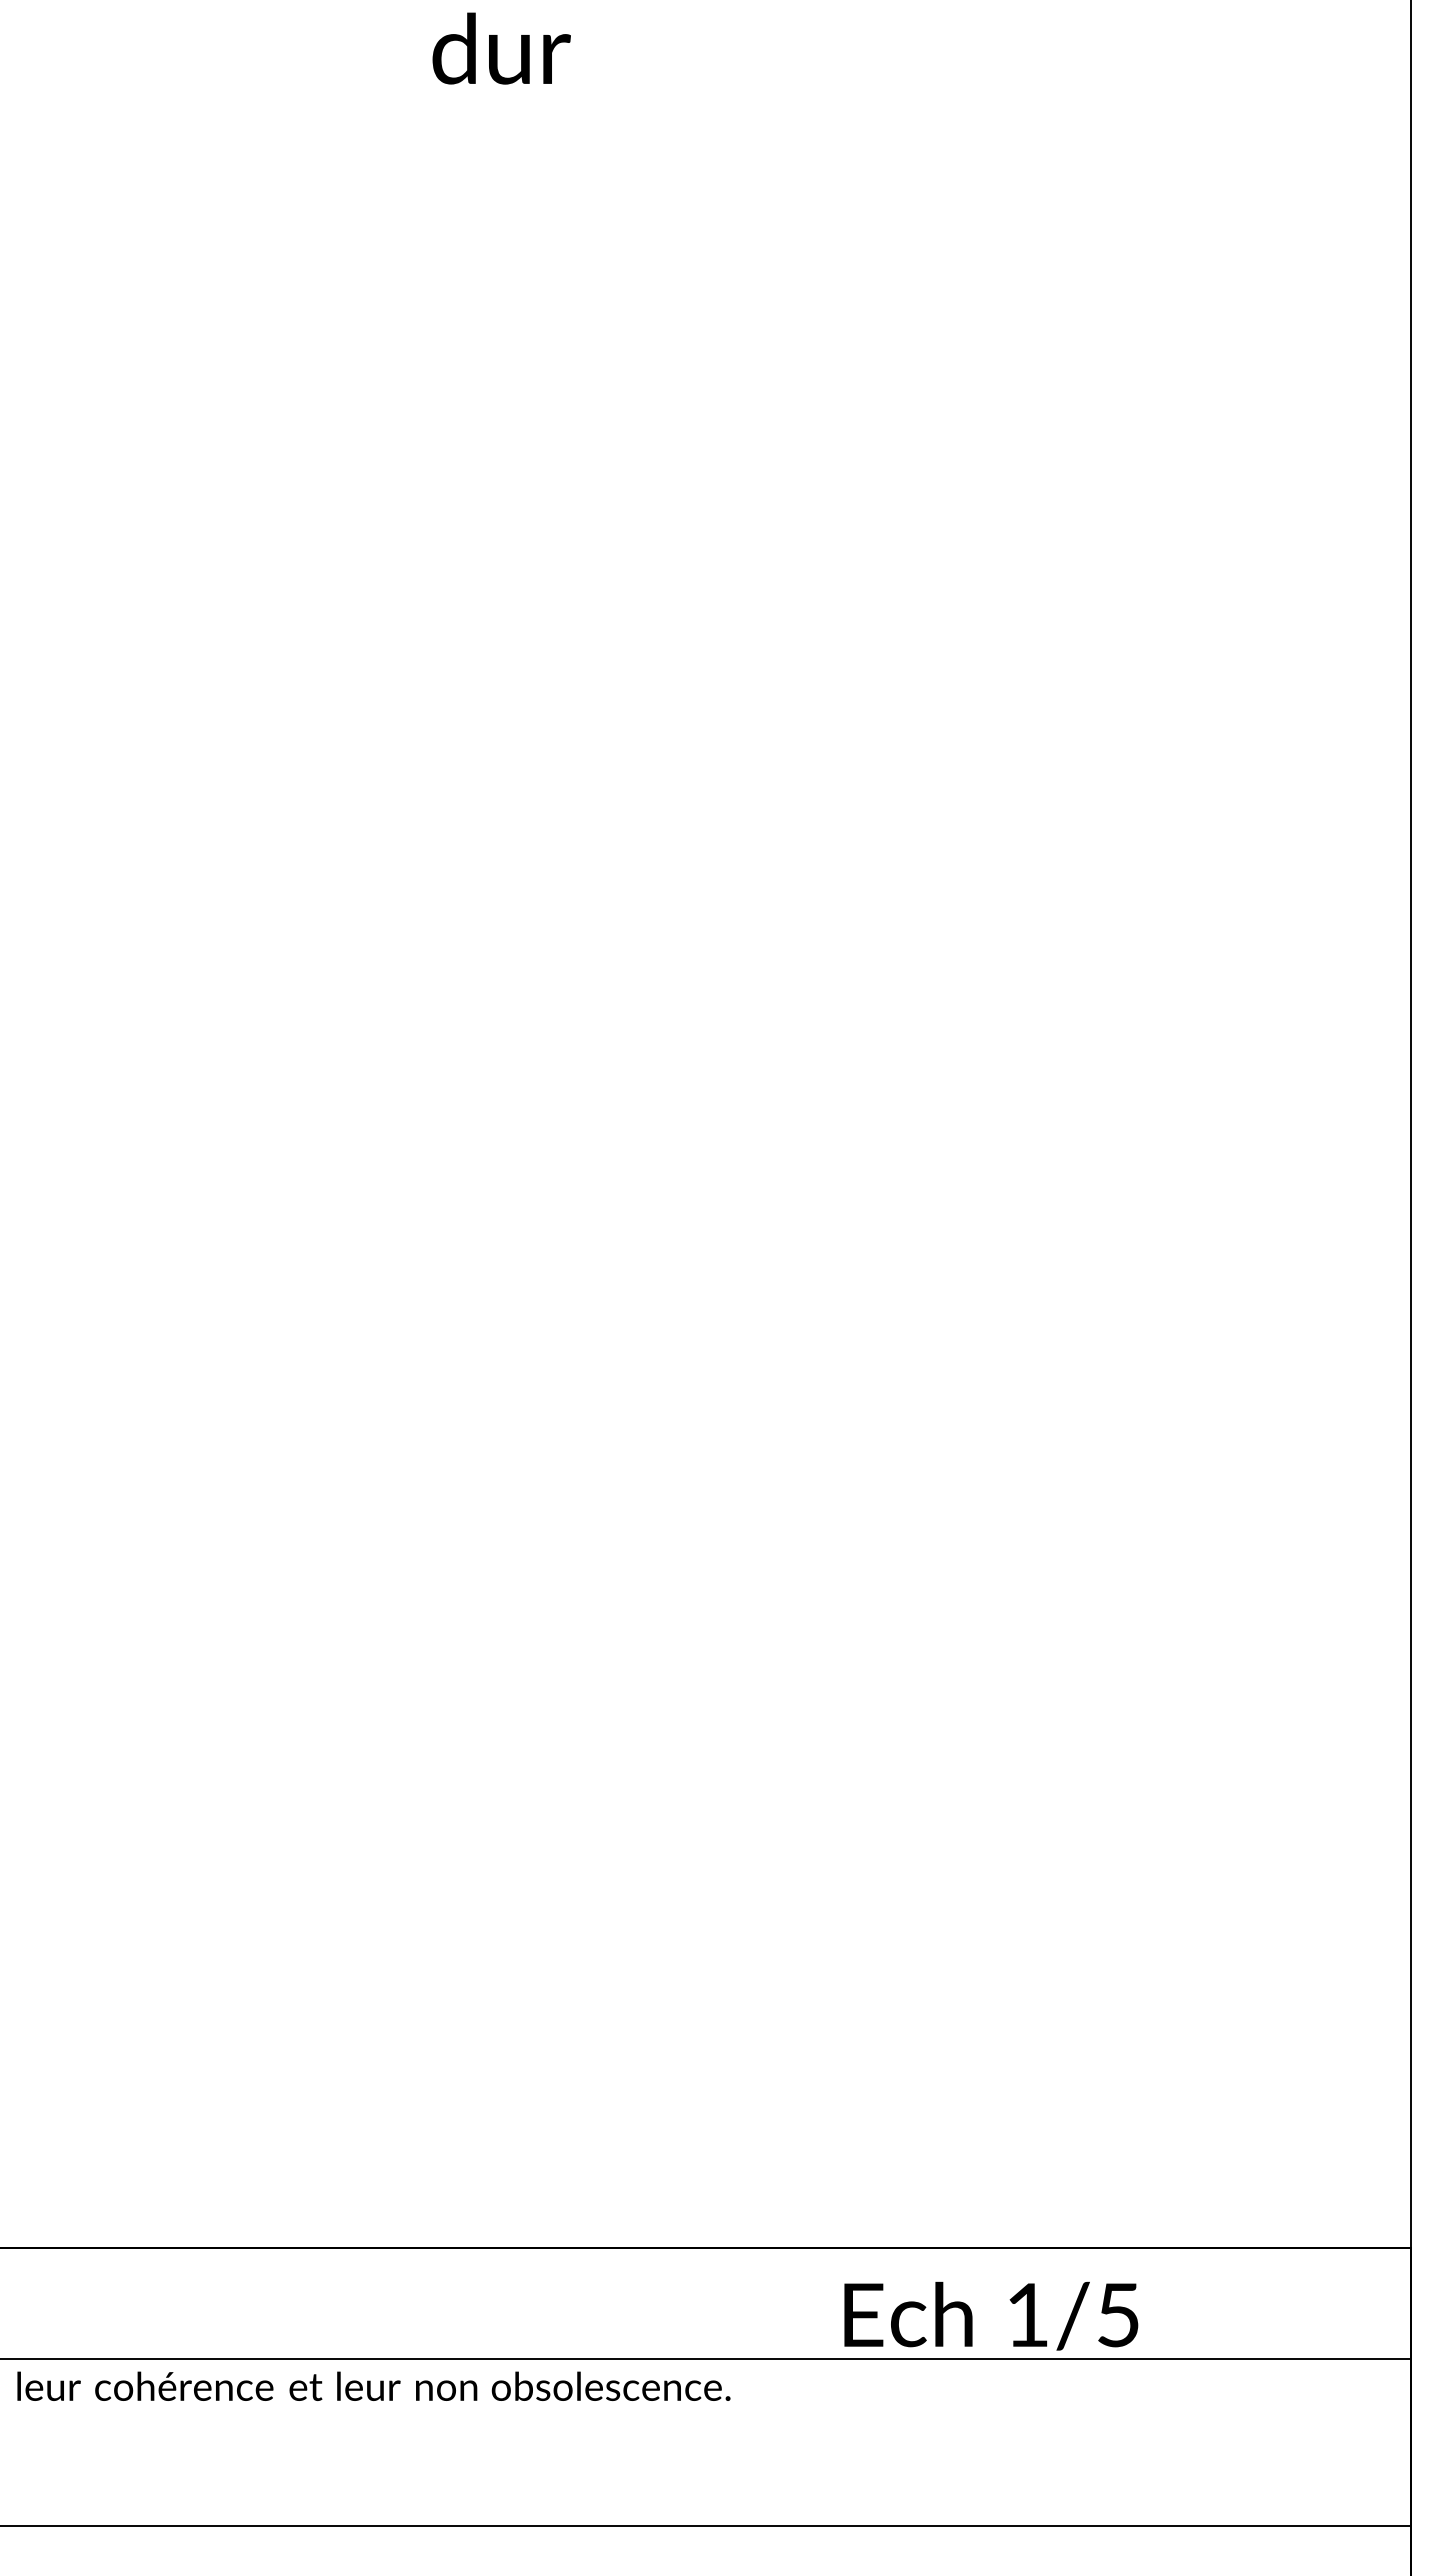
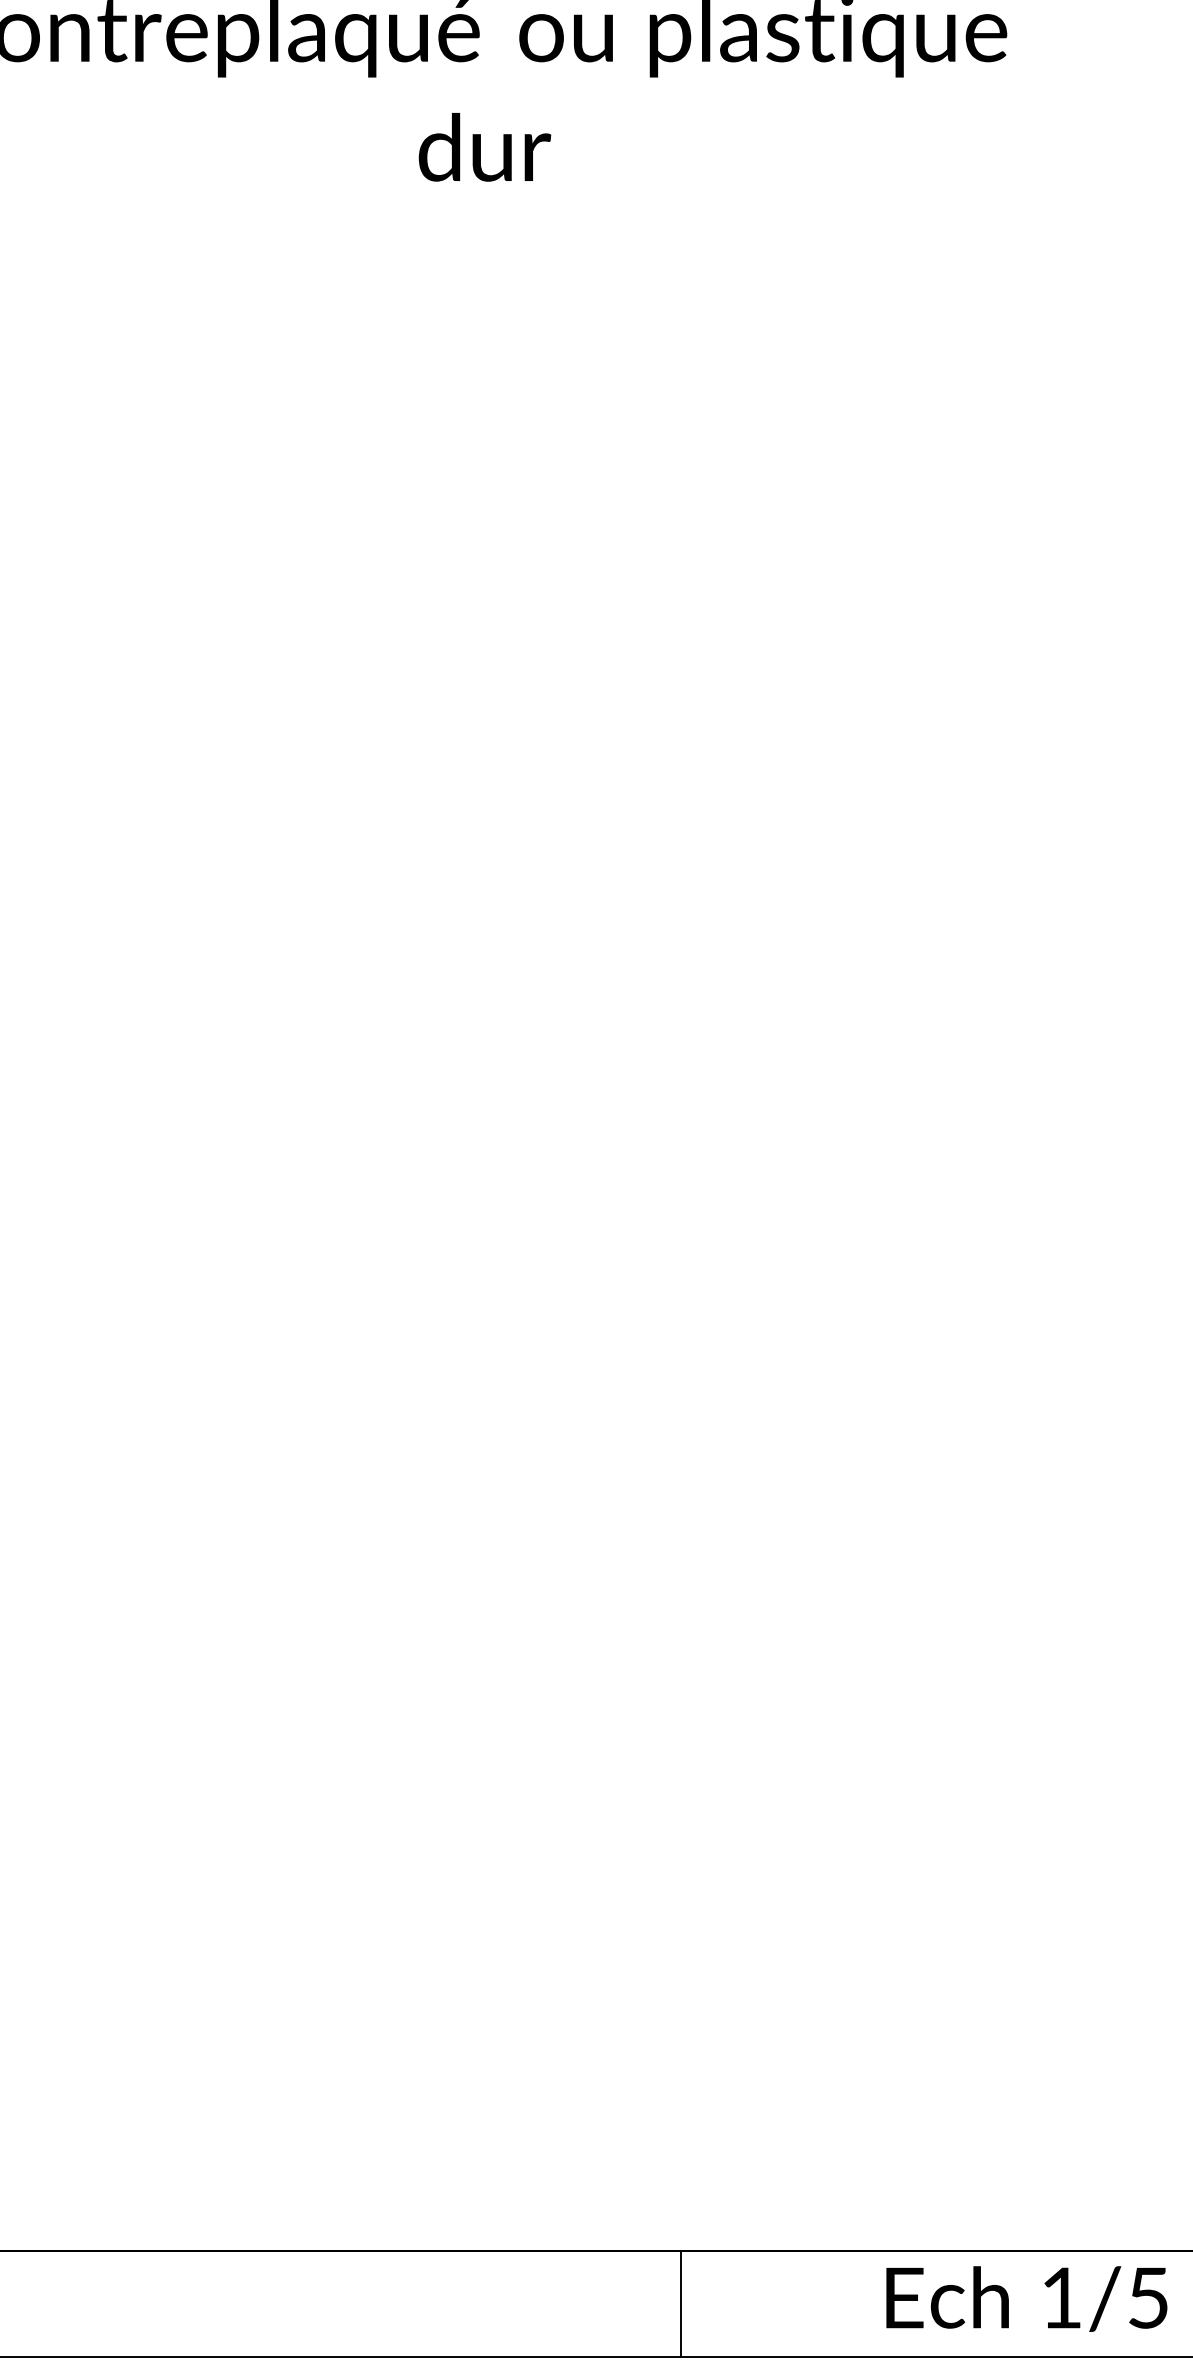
line: (706, 2302) -> (680, 2303), added
text: (991, 2315) -> (1027, 2298), moved

